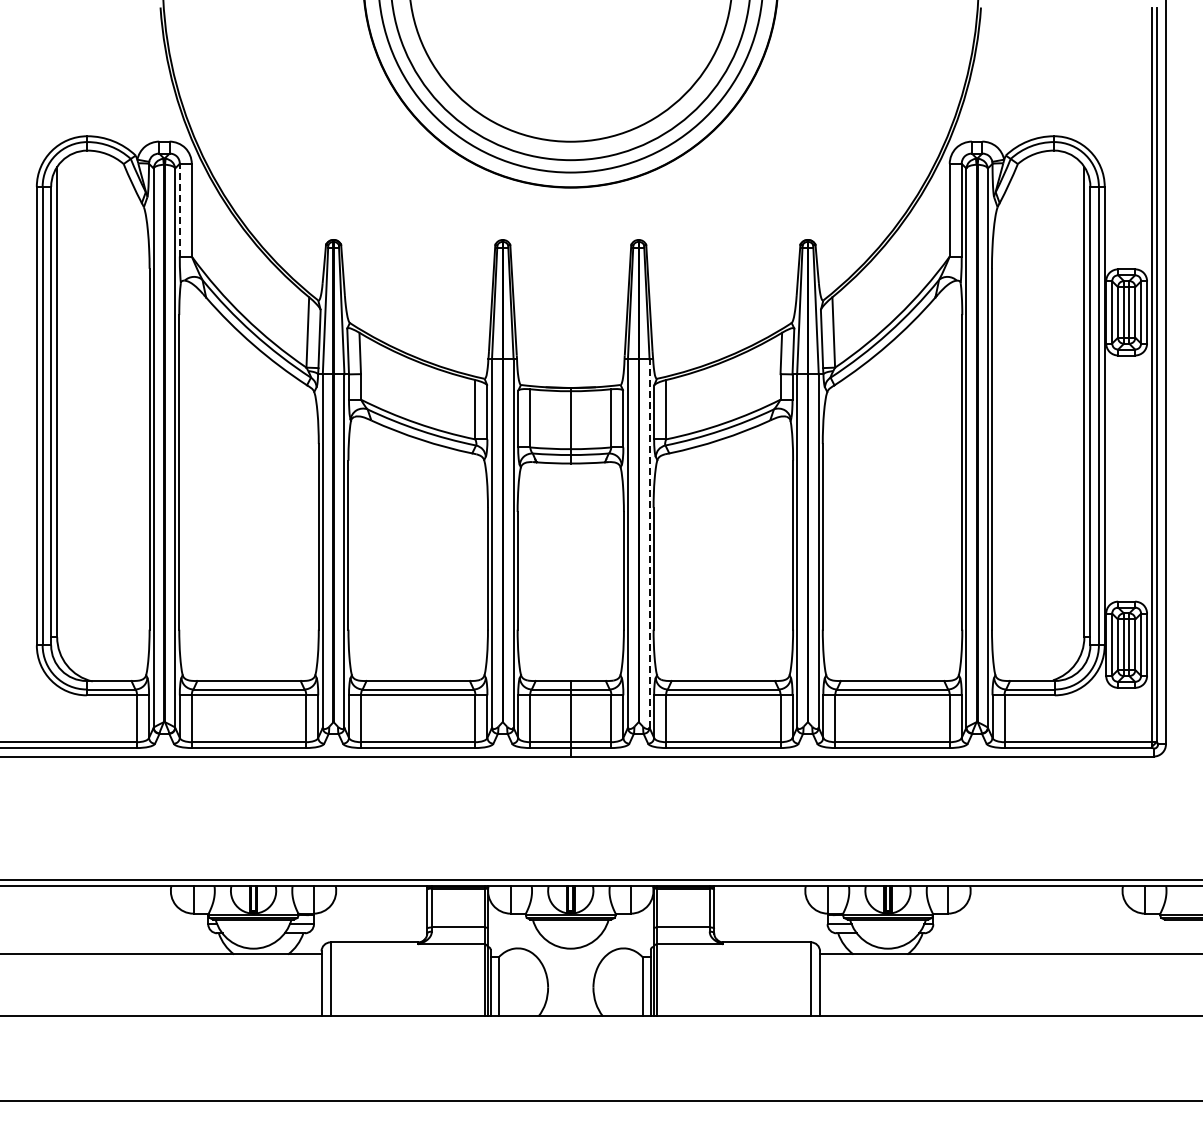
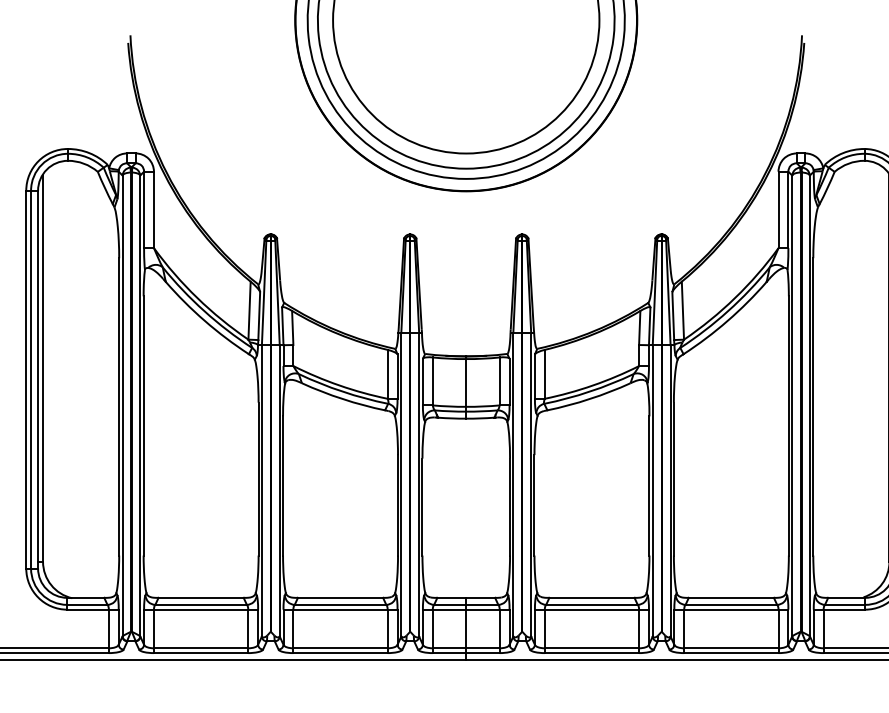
line: (179, 209) -> (143, 209), dashed -> solid
line: (649, 543) -> (531, 484), dashed -> solid

